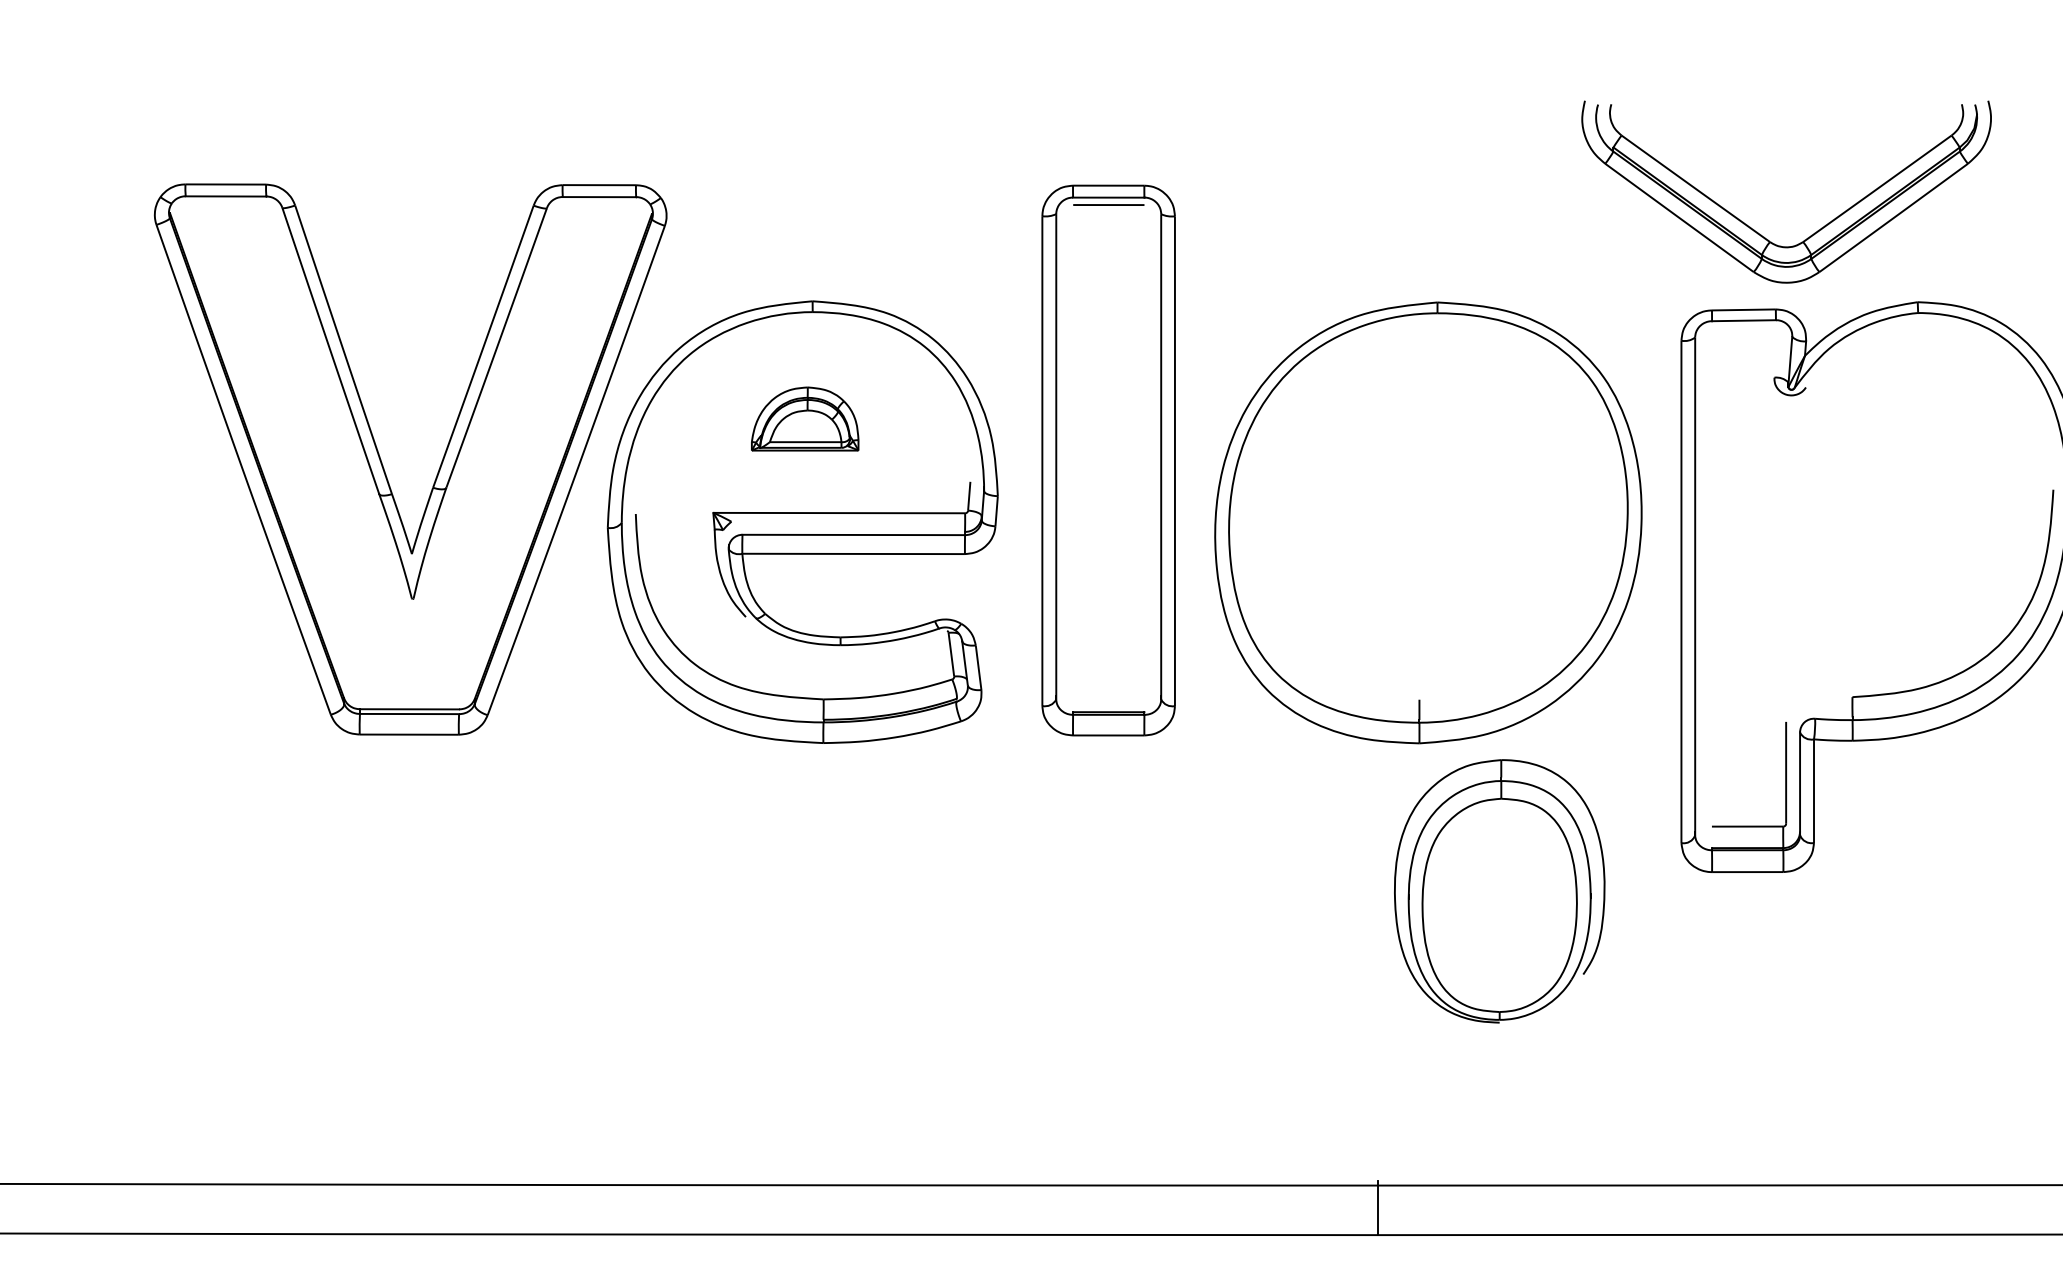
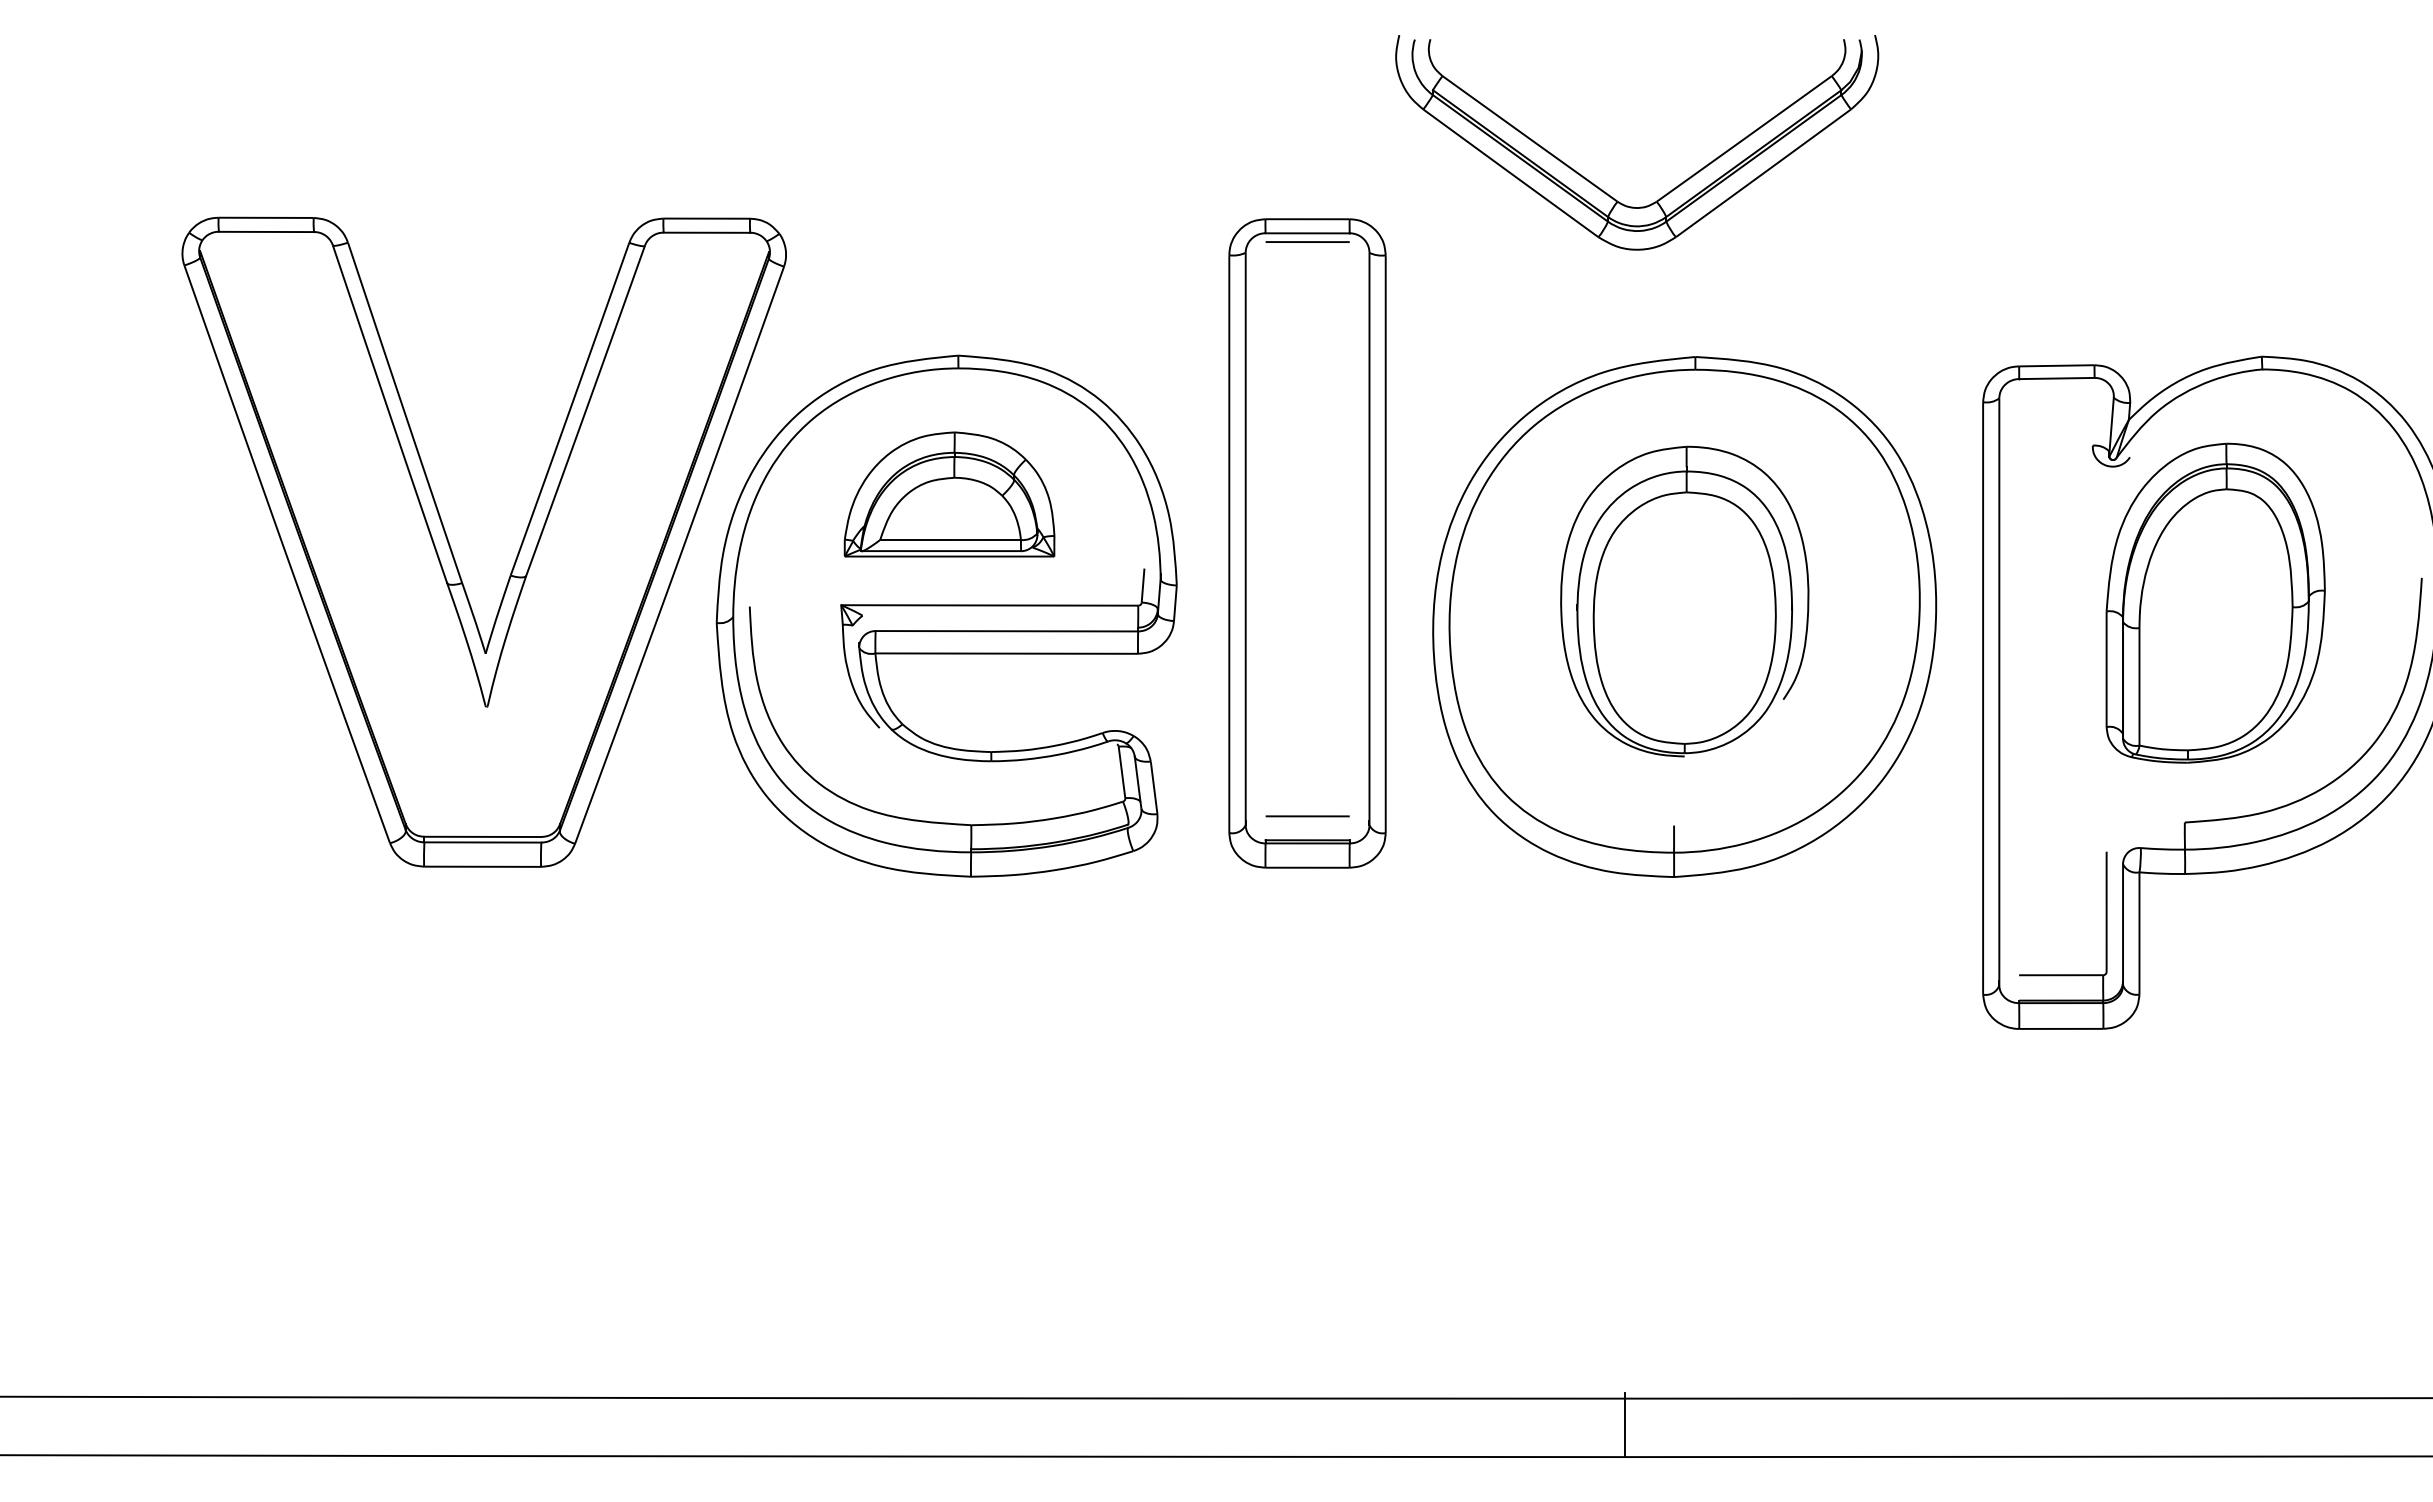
part: (1814, 232) -> (1670, 190), moved
part: (805, 419) -> (949, 494), size x1.67
part: (1878, 510) -> (2215, 602), added
line: (1108, 692) -> (1307, 816), added
part: (1499, 891) -> (1684, 601), moved

